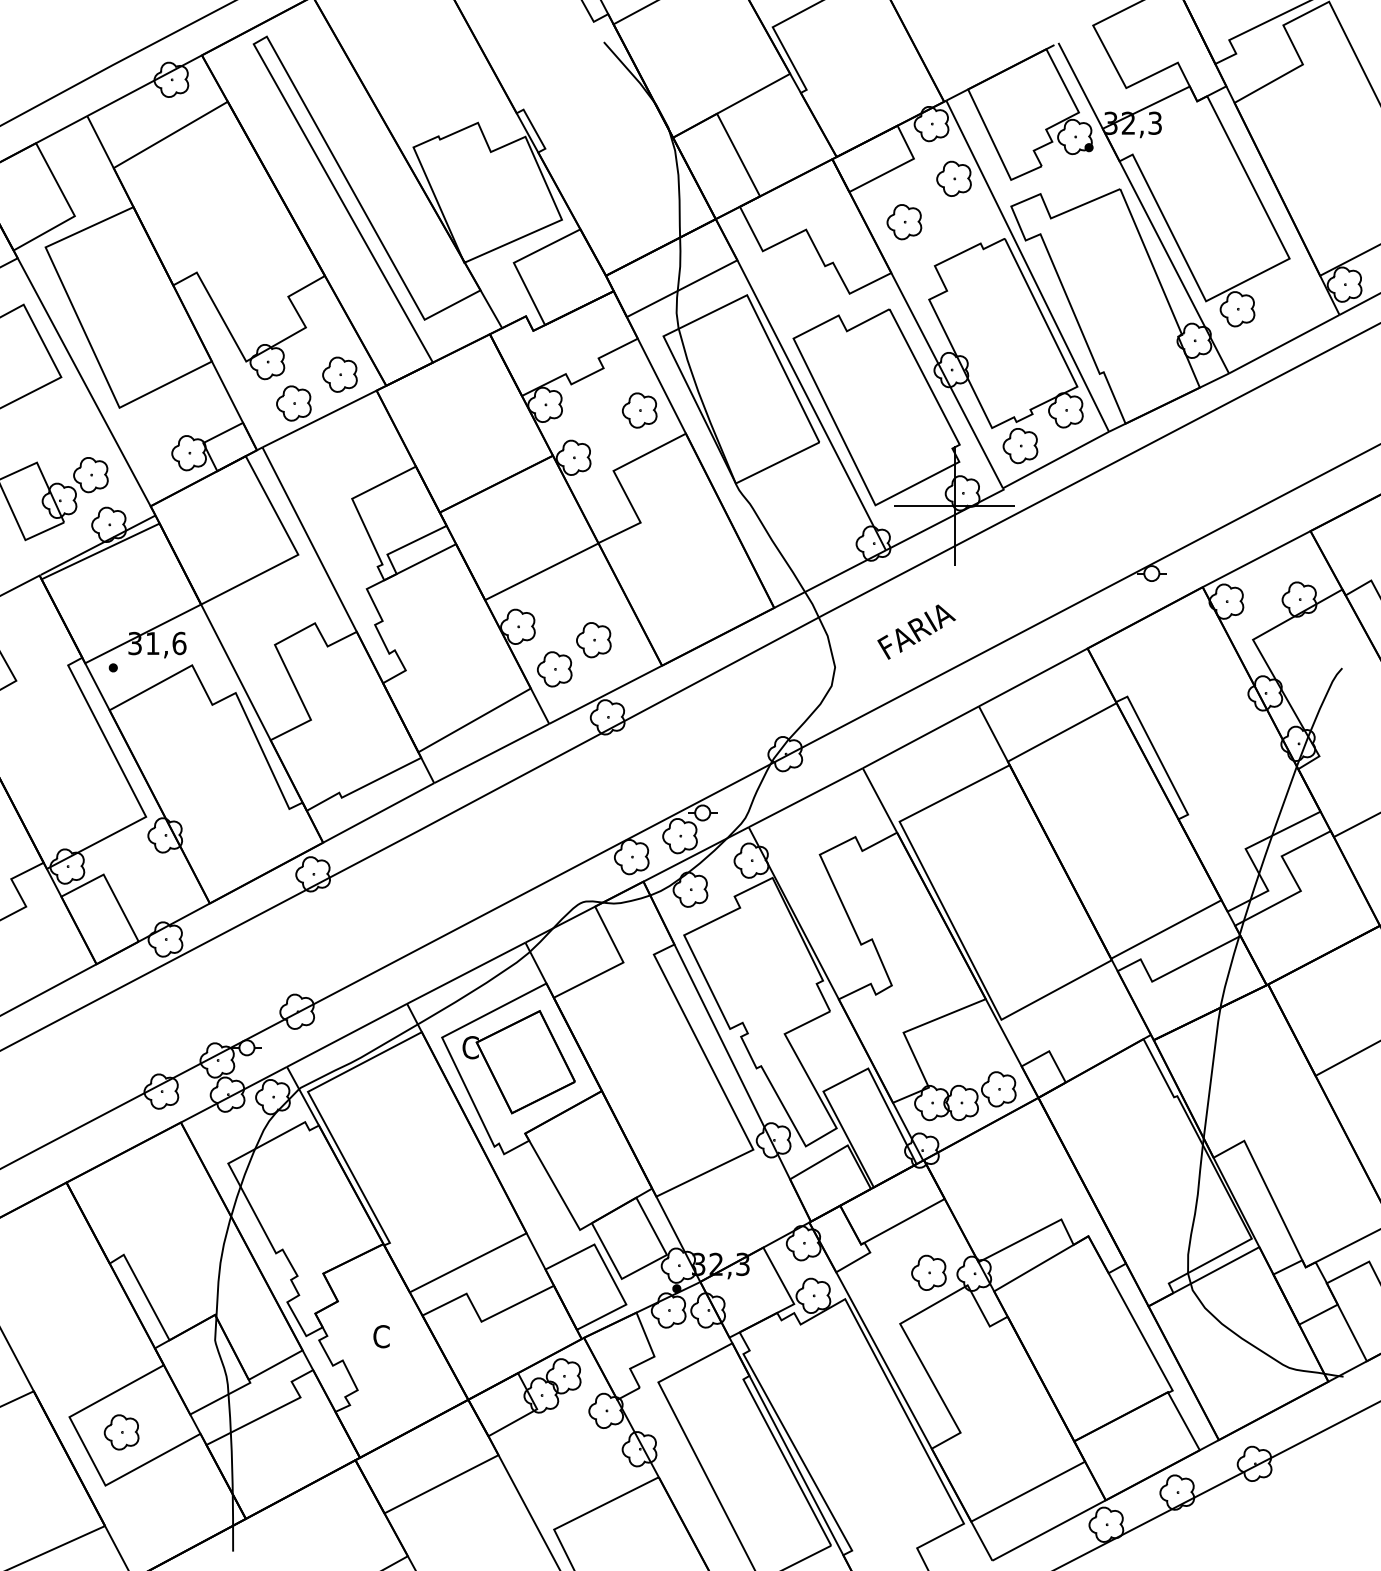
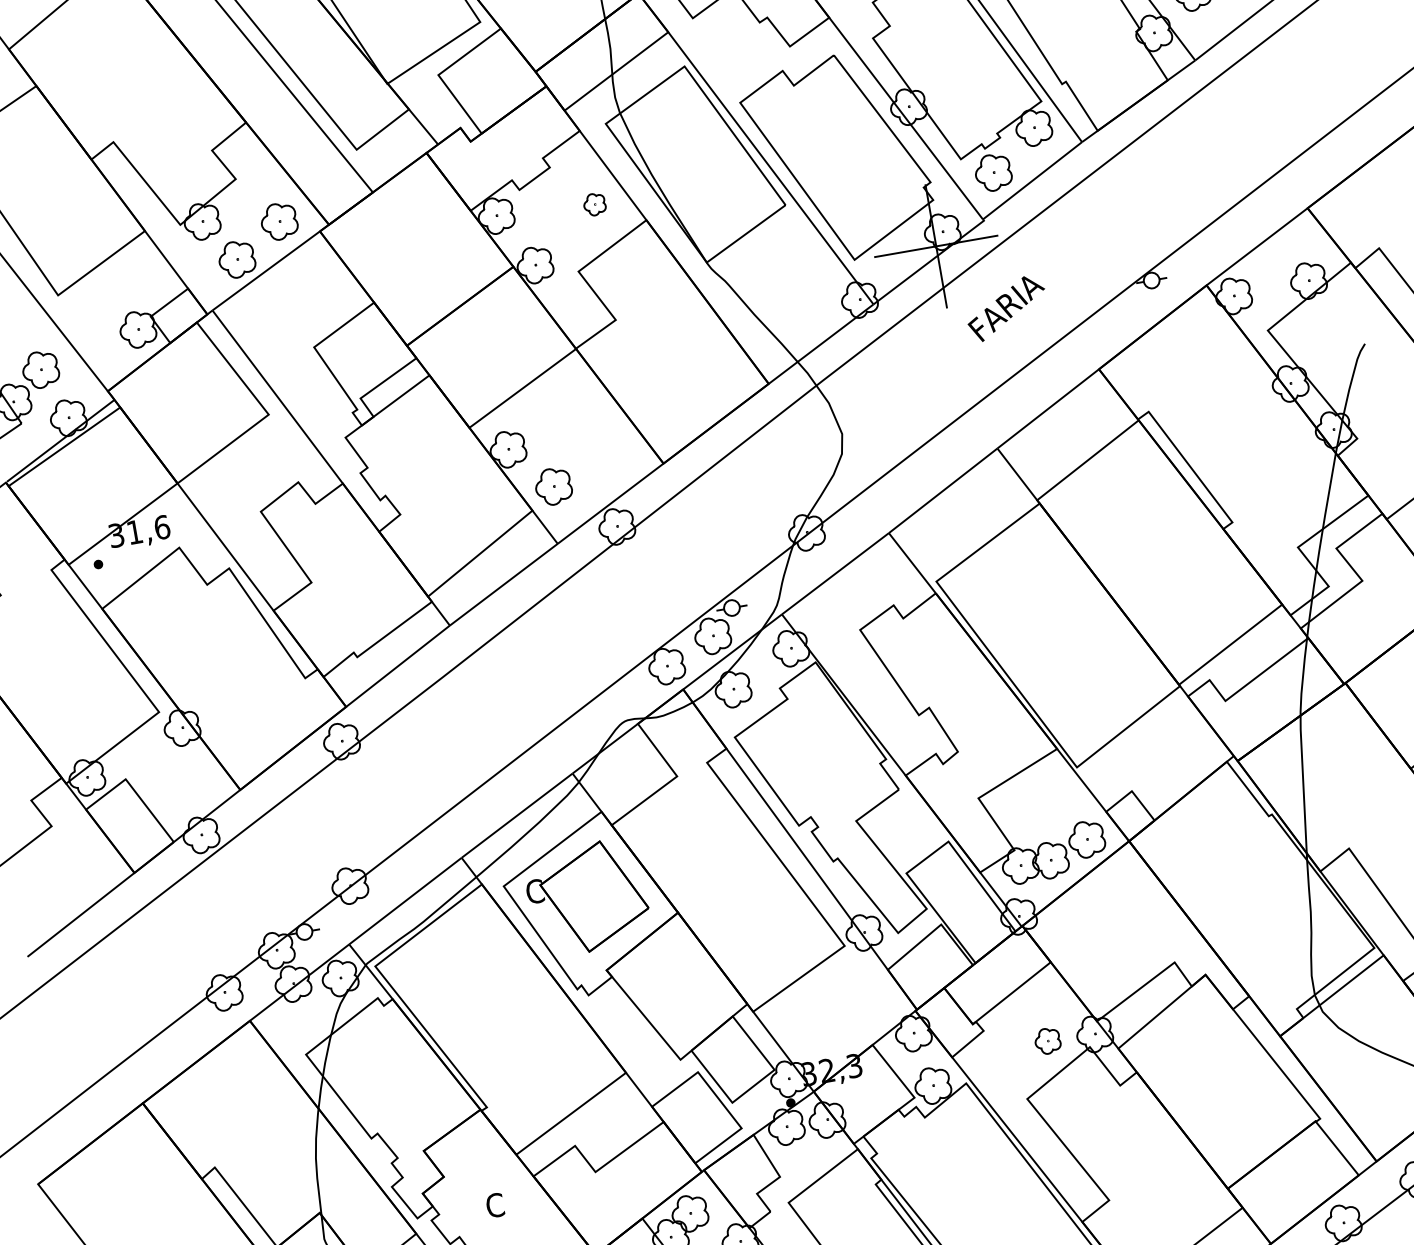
part: (639, 410) -> (594, 204), size x0.6
text: (916, 631) -> (1006, 307), moved
part: (593, 640) -> (588, 449), removed
part: (928, 1272) -> (1047, 1040), size x0.7

